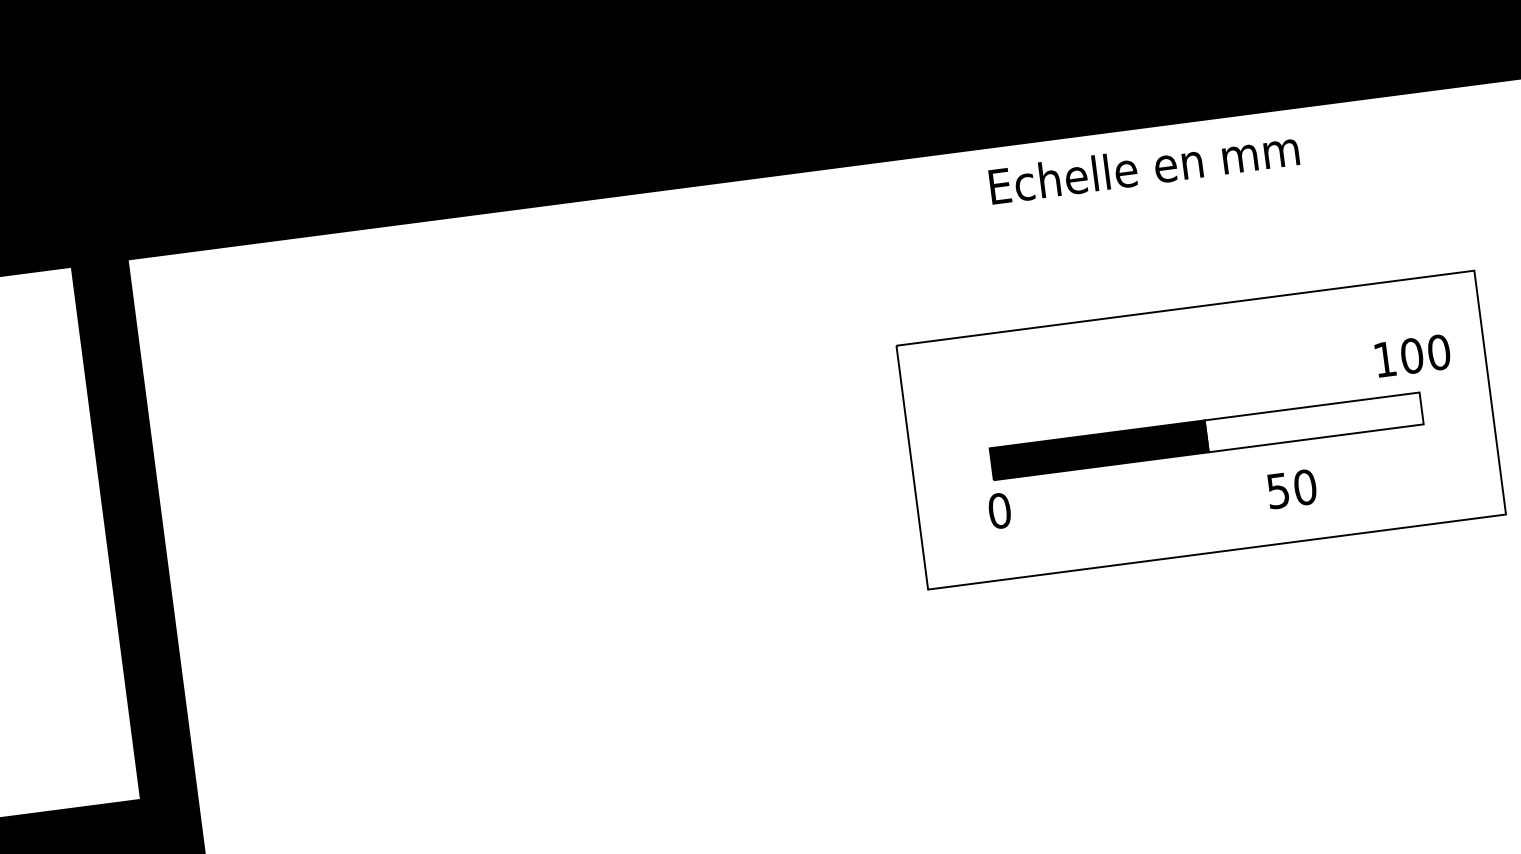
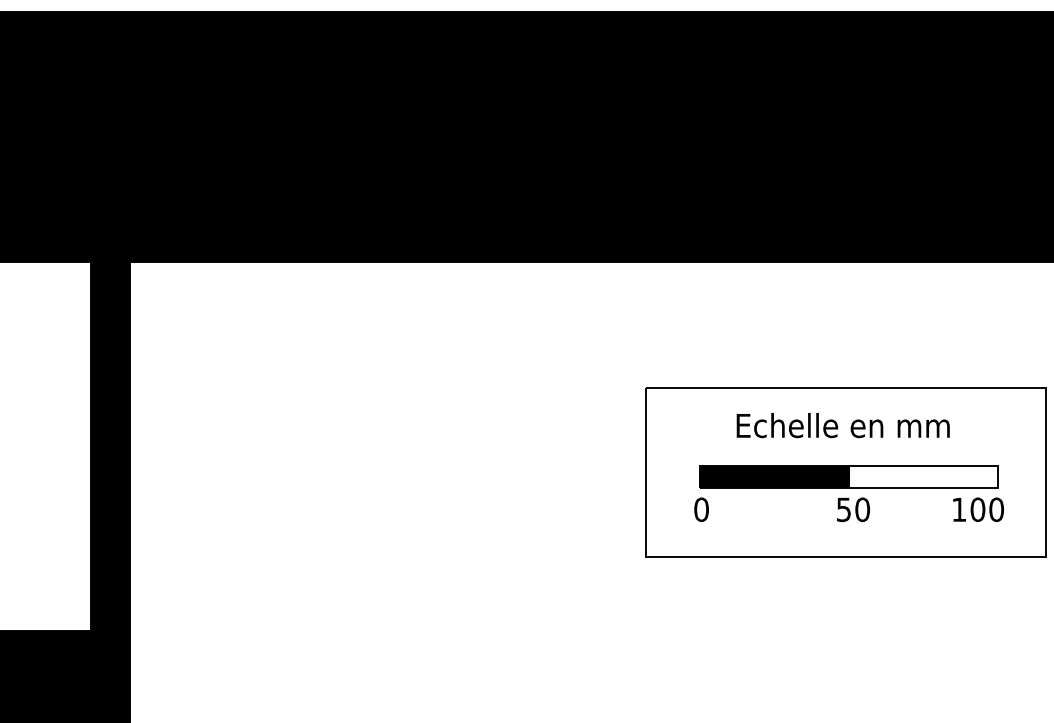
text: (1143, 167) -> (842, 425), moved
text: (1412, 355) -> (978, 509), moved
text: (1292, 488) -> (853, 509), moved

